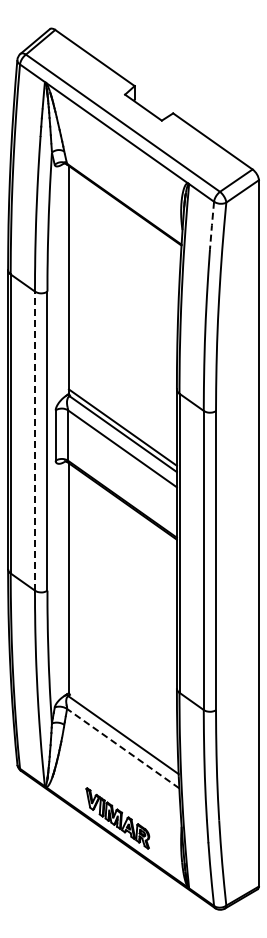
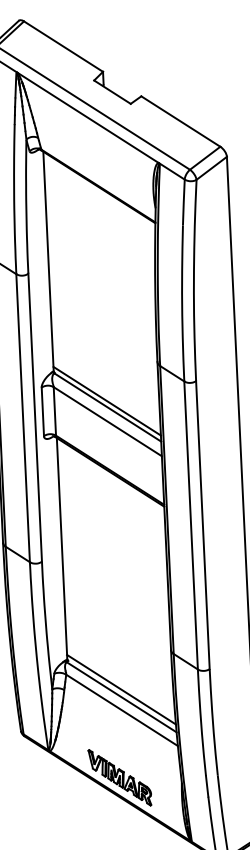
line: (211, 225) -> (183, 202), dashed -> solid
line: (34, 441) -> (22, 418), dashed -> solid
line: (123, 726) -> (121, 689), added
line: (123, 748) -> (122, 710), dashed -> solid

